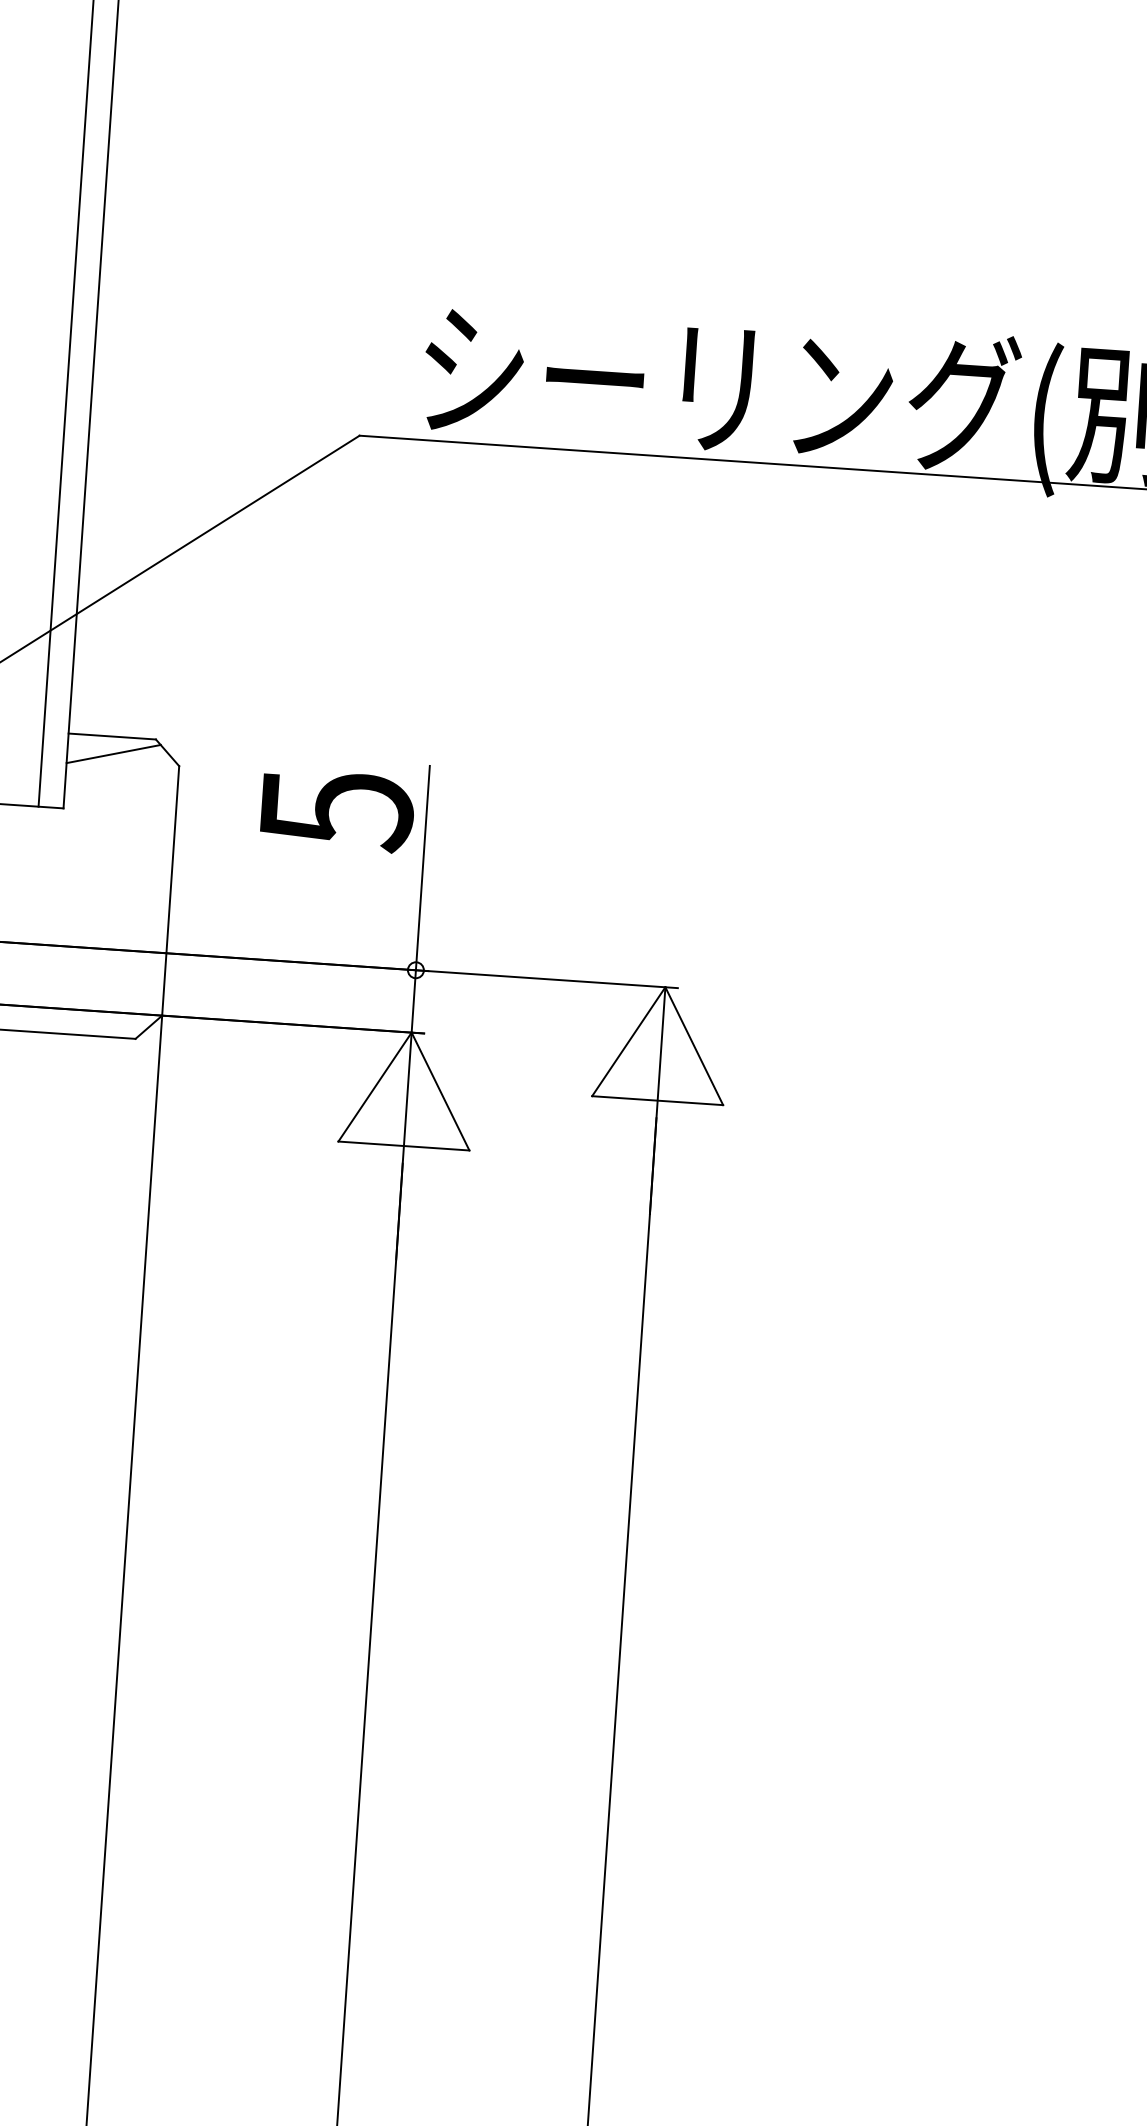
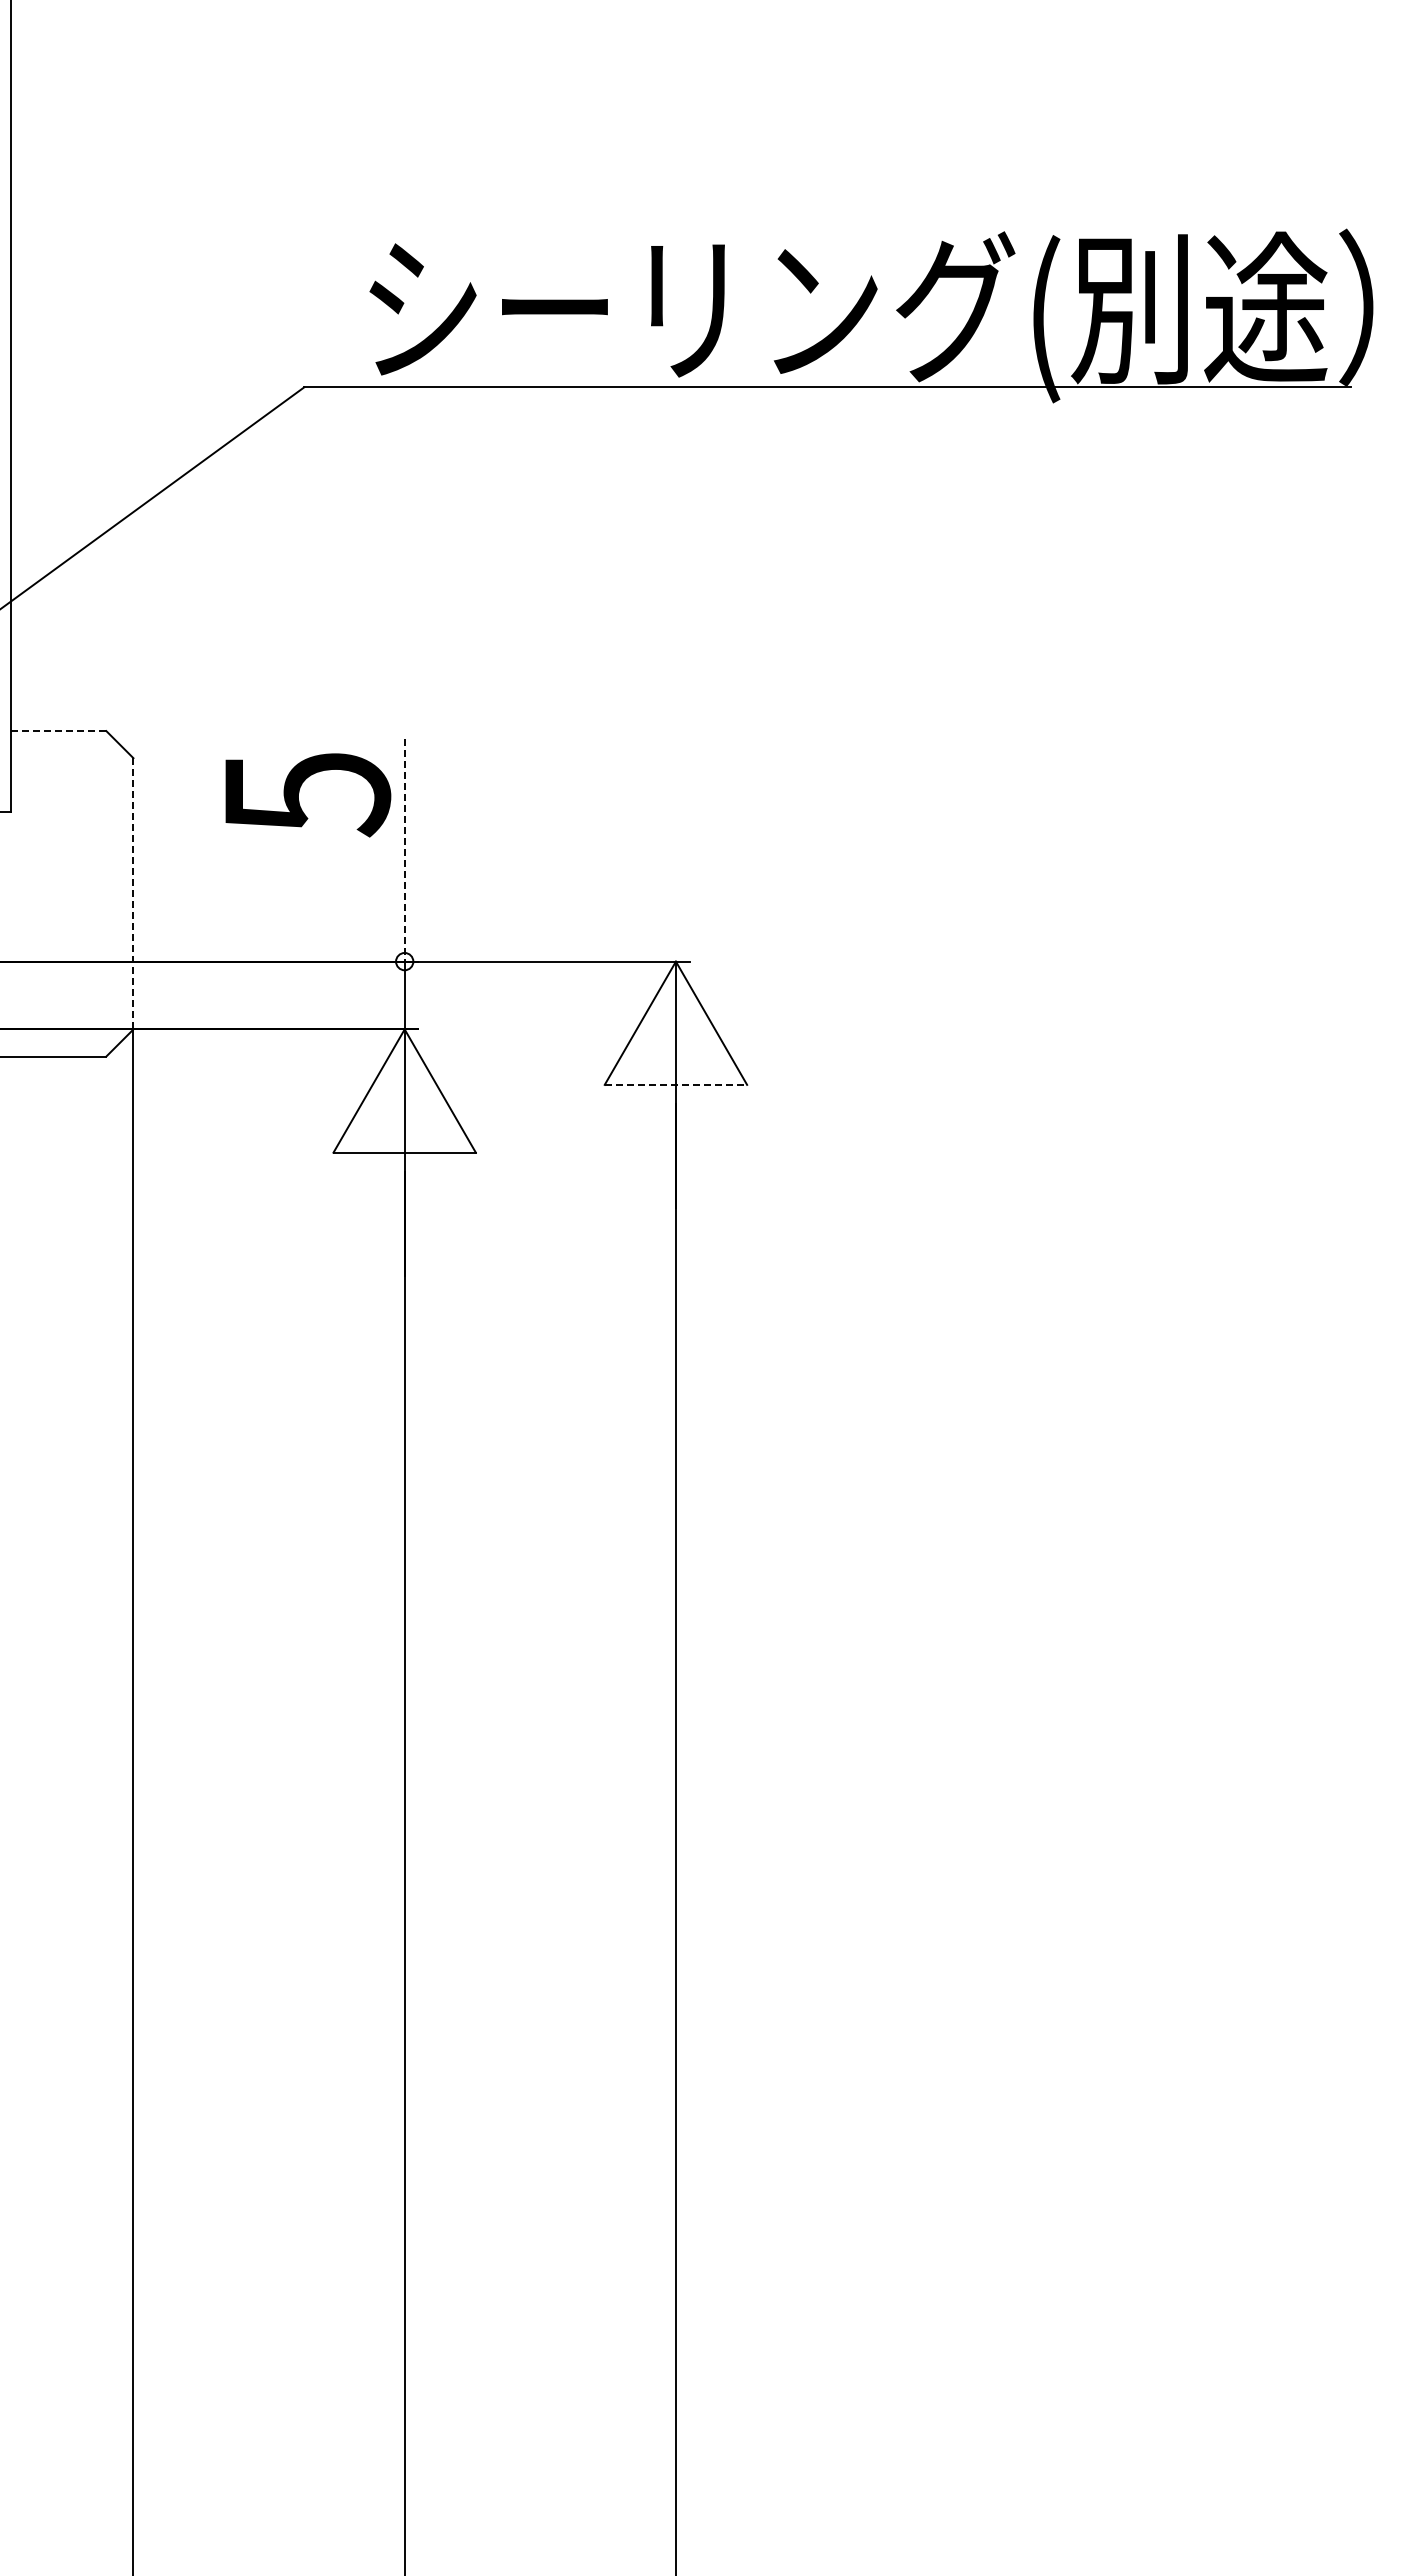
line: (111, 736) -> (58, 731), solid -> dashed
line: (113, 753) -> (61, 749), removed
line: (422, 868) -> (404, 851), solid -> dashed
line: (170, 890) -> (133, 893), solid -> dashed
line: (658, 1100) -> (676, 1084), solid -> dashed

